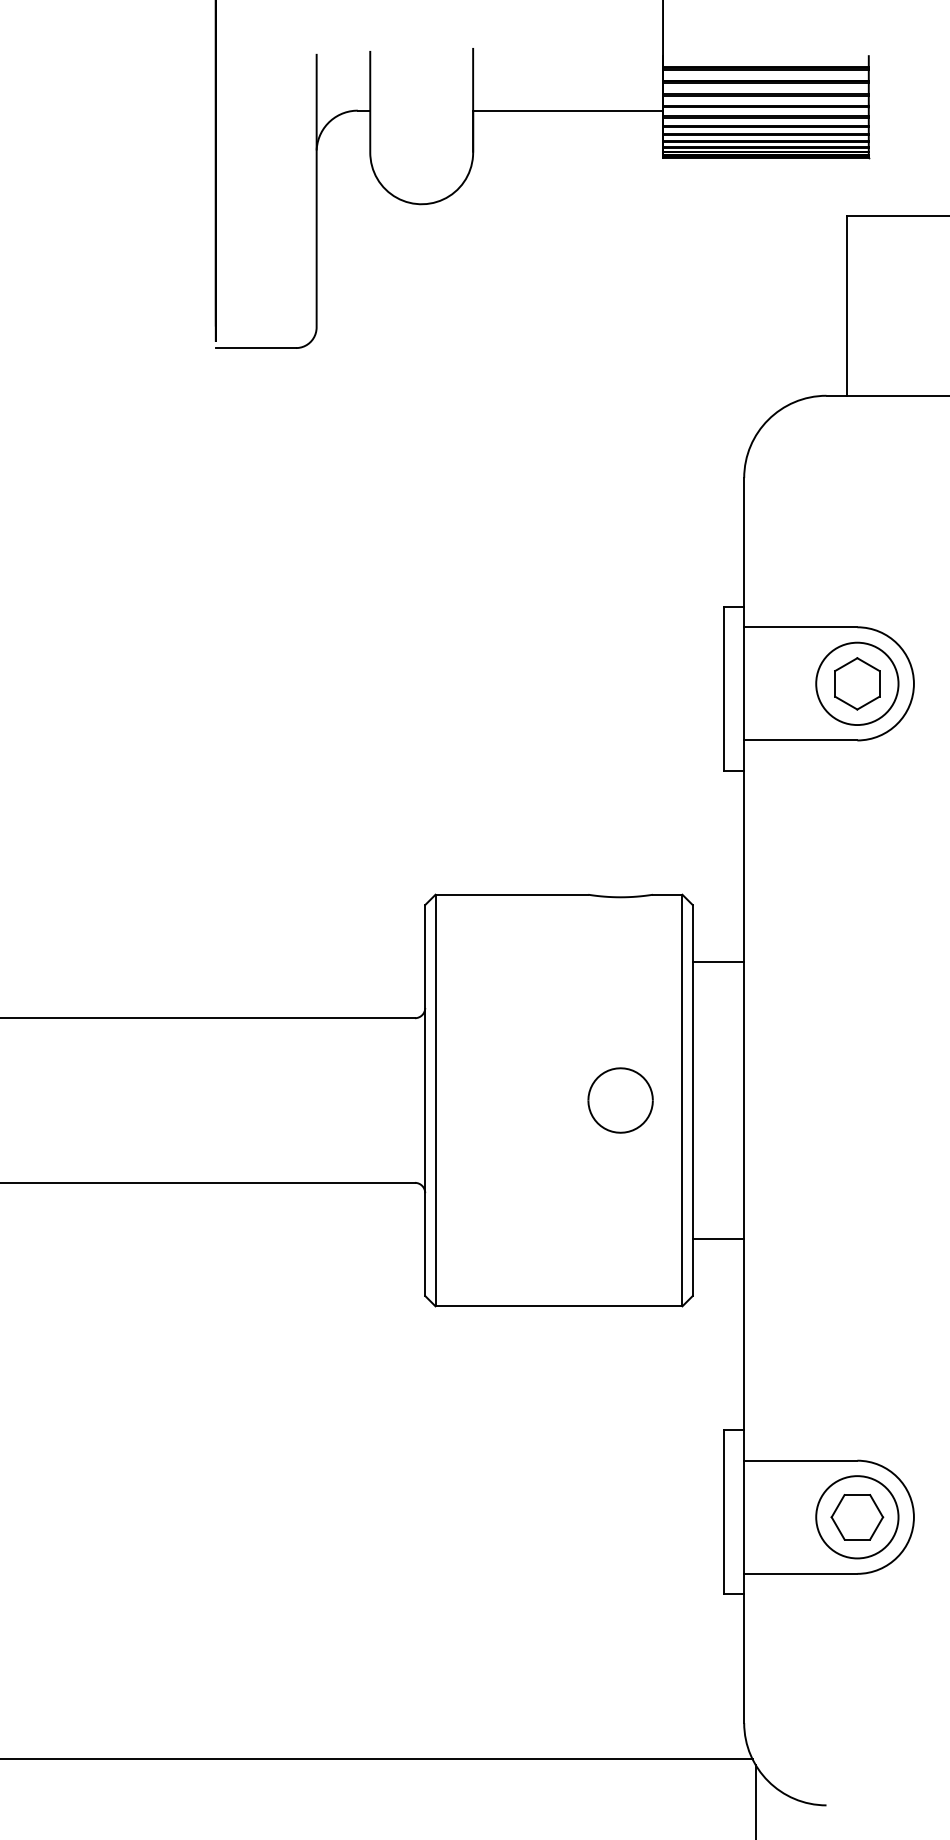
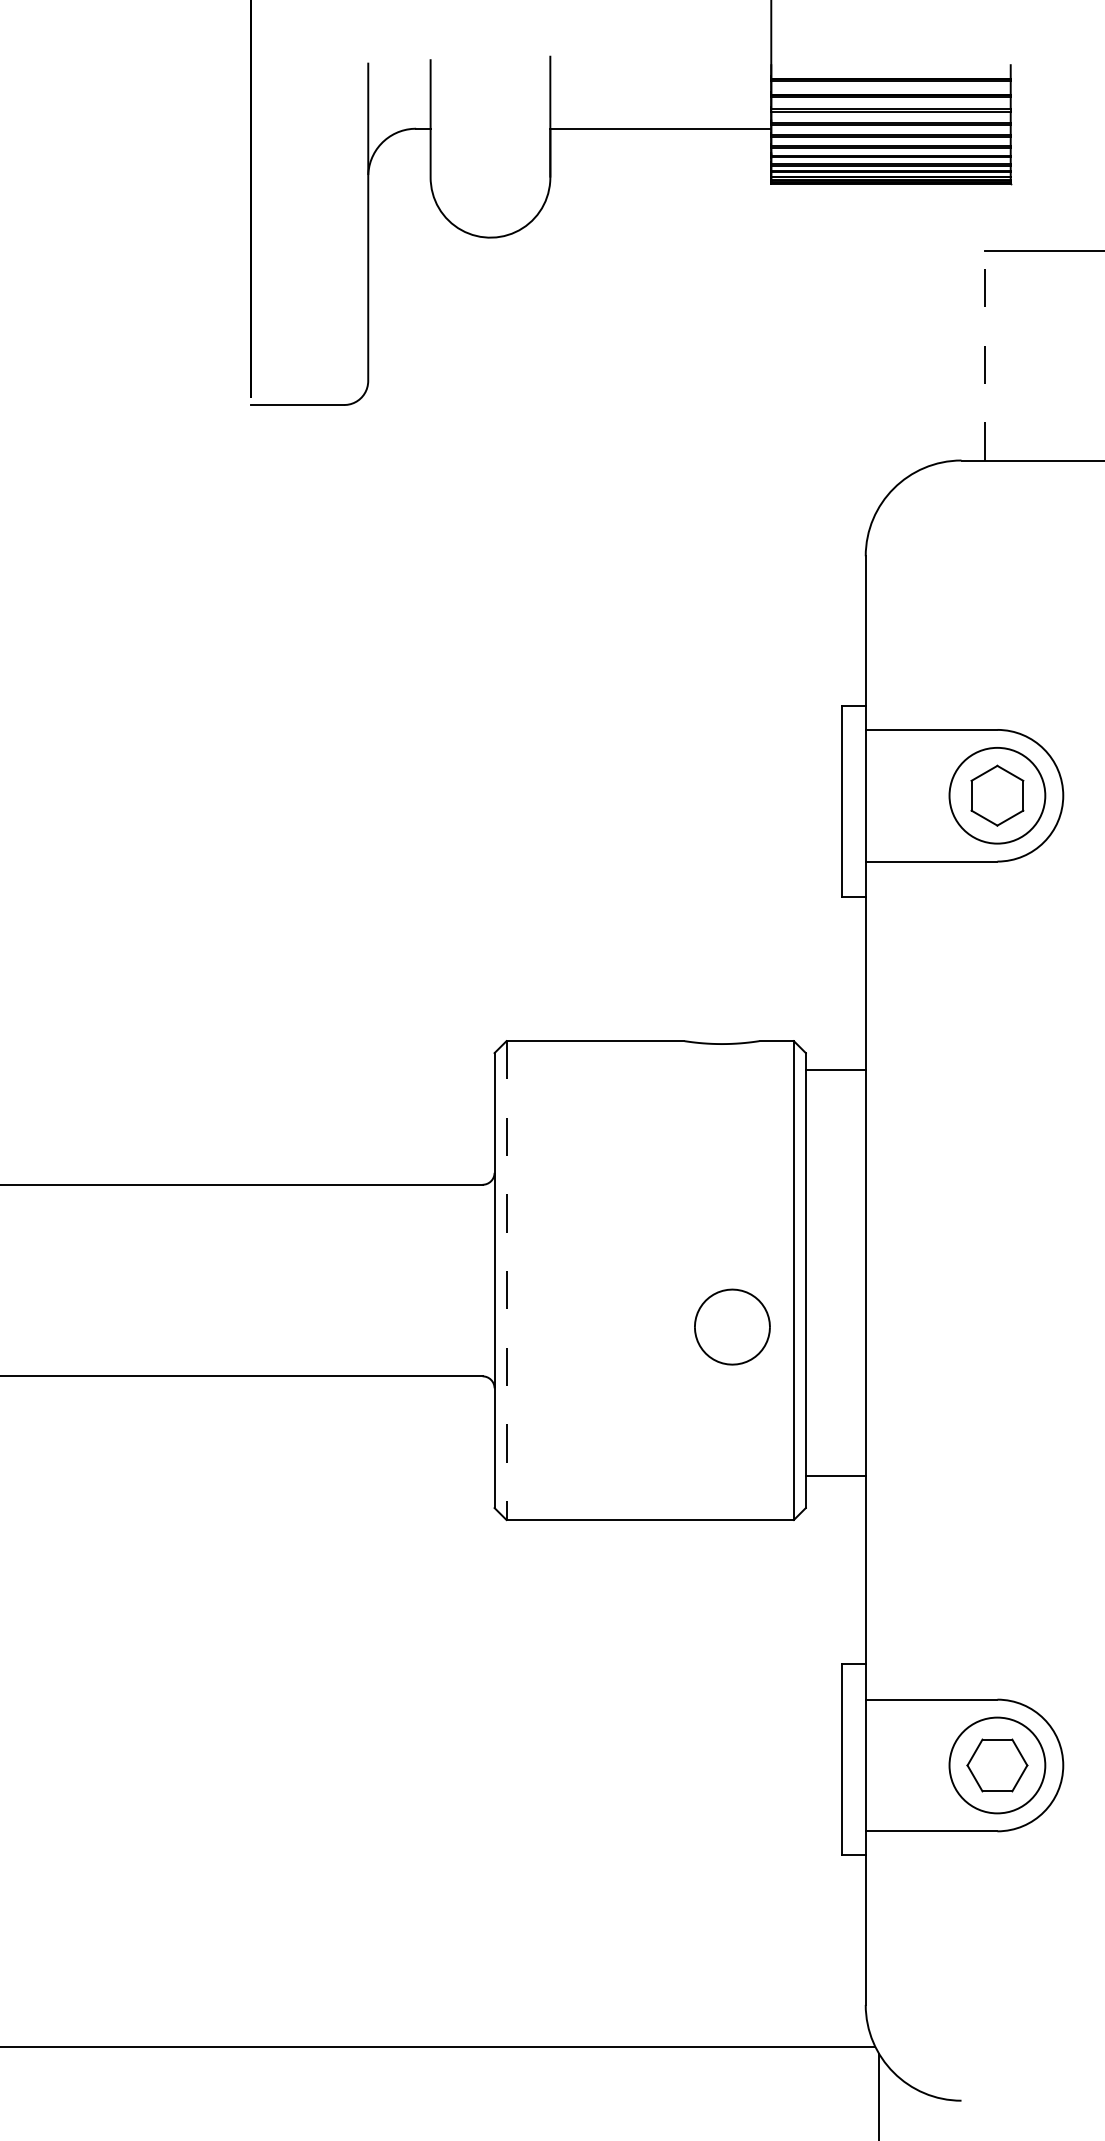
line: (847, 305) -> (985, 355), solid -> dashed
line: (718, 962) -> (835, 1069), moved
line: (435, 1100) -> (506, 1280), solid -> dashed
part: (620, 1100) -> (732, 1327), moved
line: (718, 1238) -> (835, 1476), moved

